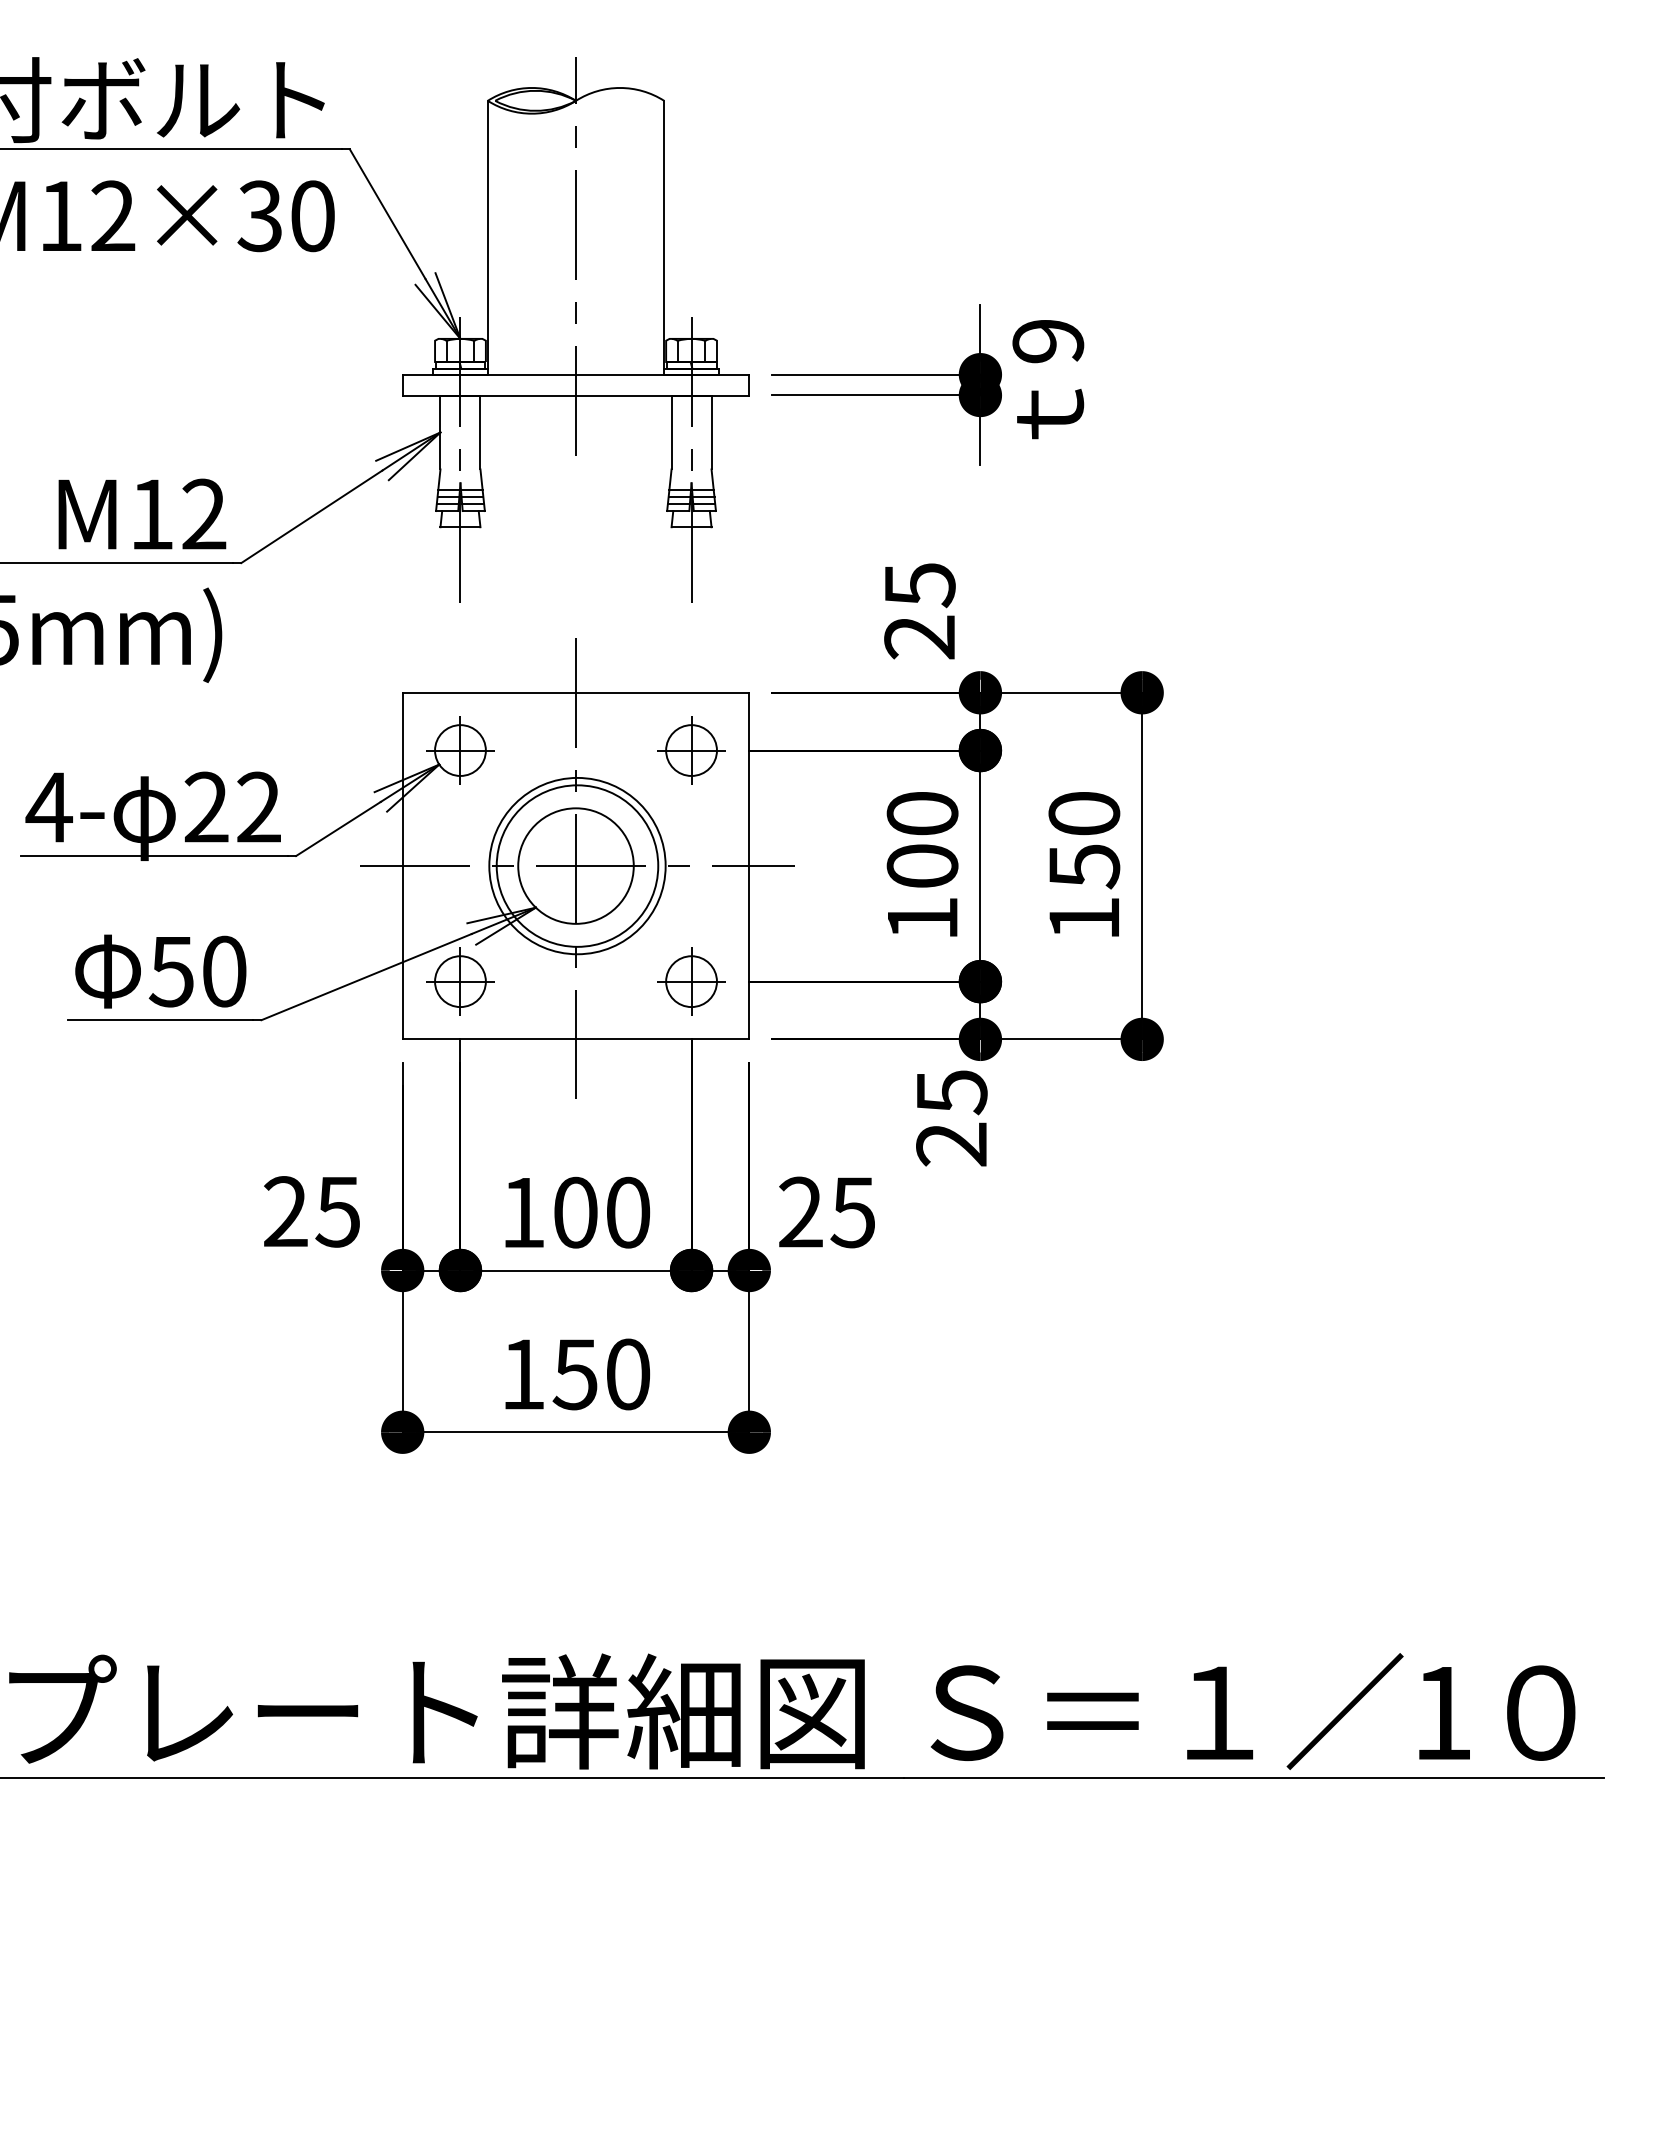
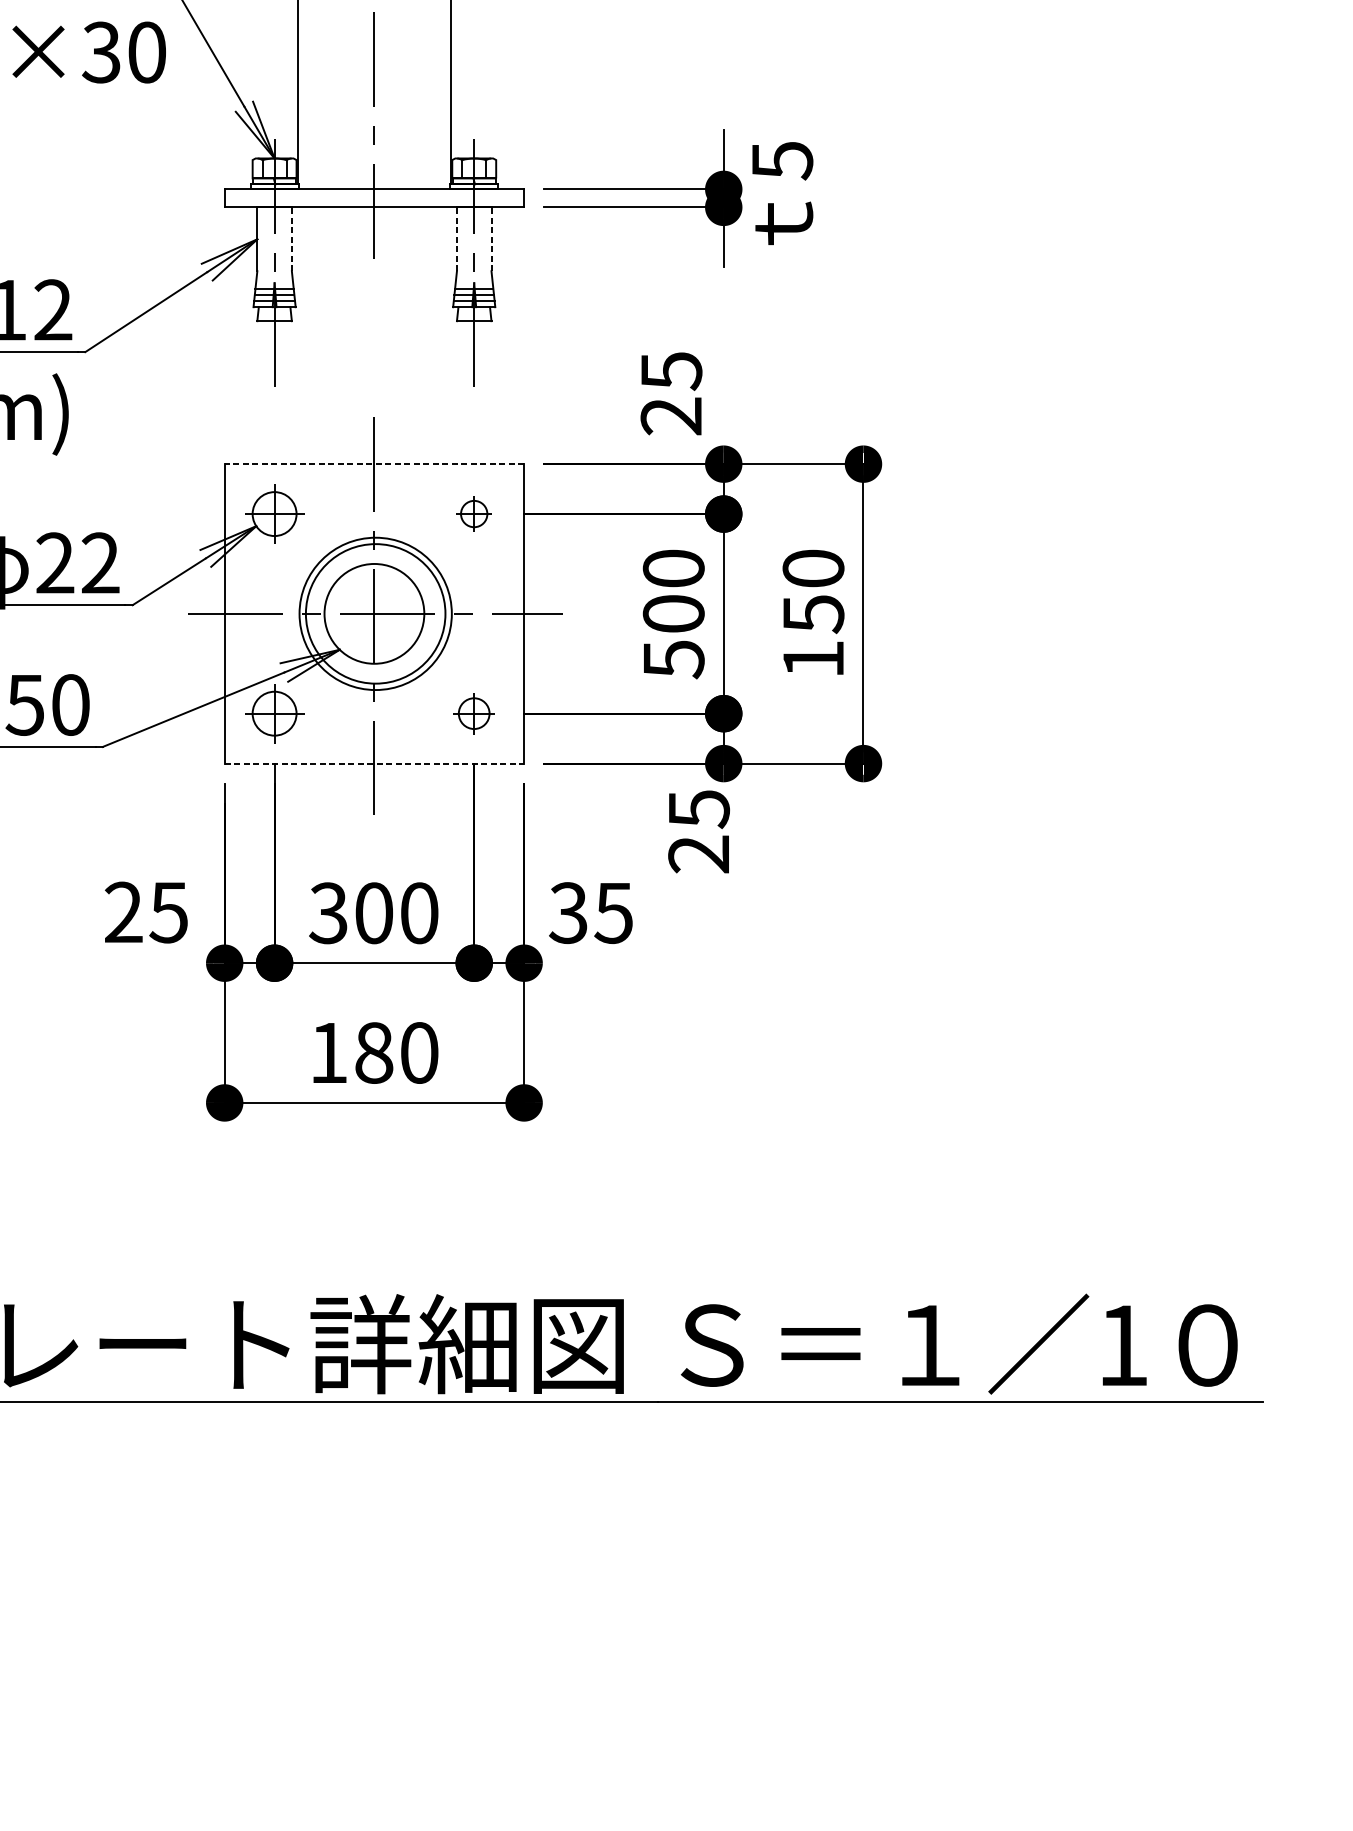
text: (1048, 342) -> (782, 161), 9 -> 5
line: (480, 432) -> (291, 239), solid -> dashed
line: (671, 432) -> (456, 239), solid -> dashed
line: (711, 432) -> (491, 239), solid -> dashed
line: (575, 692) -> (373, 463), solid -> dashed
part: (691, 750) -> (474, 514), size x0.6
text: (923, 919) -> (674, 660), 100 -> 500
part: (691, 981) -> (474, 713), size x0.7
line: (576, 1039) -> (374, 763), solid -> dashed
text: (522, 1212) -> (328, 913), 100 -> 300
text: (800, 1212) -> (568, 913), 25 -> 35
text: (574, 1374) -> (373, 1053), 150 -> 180

